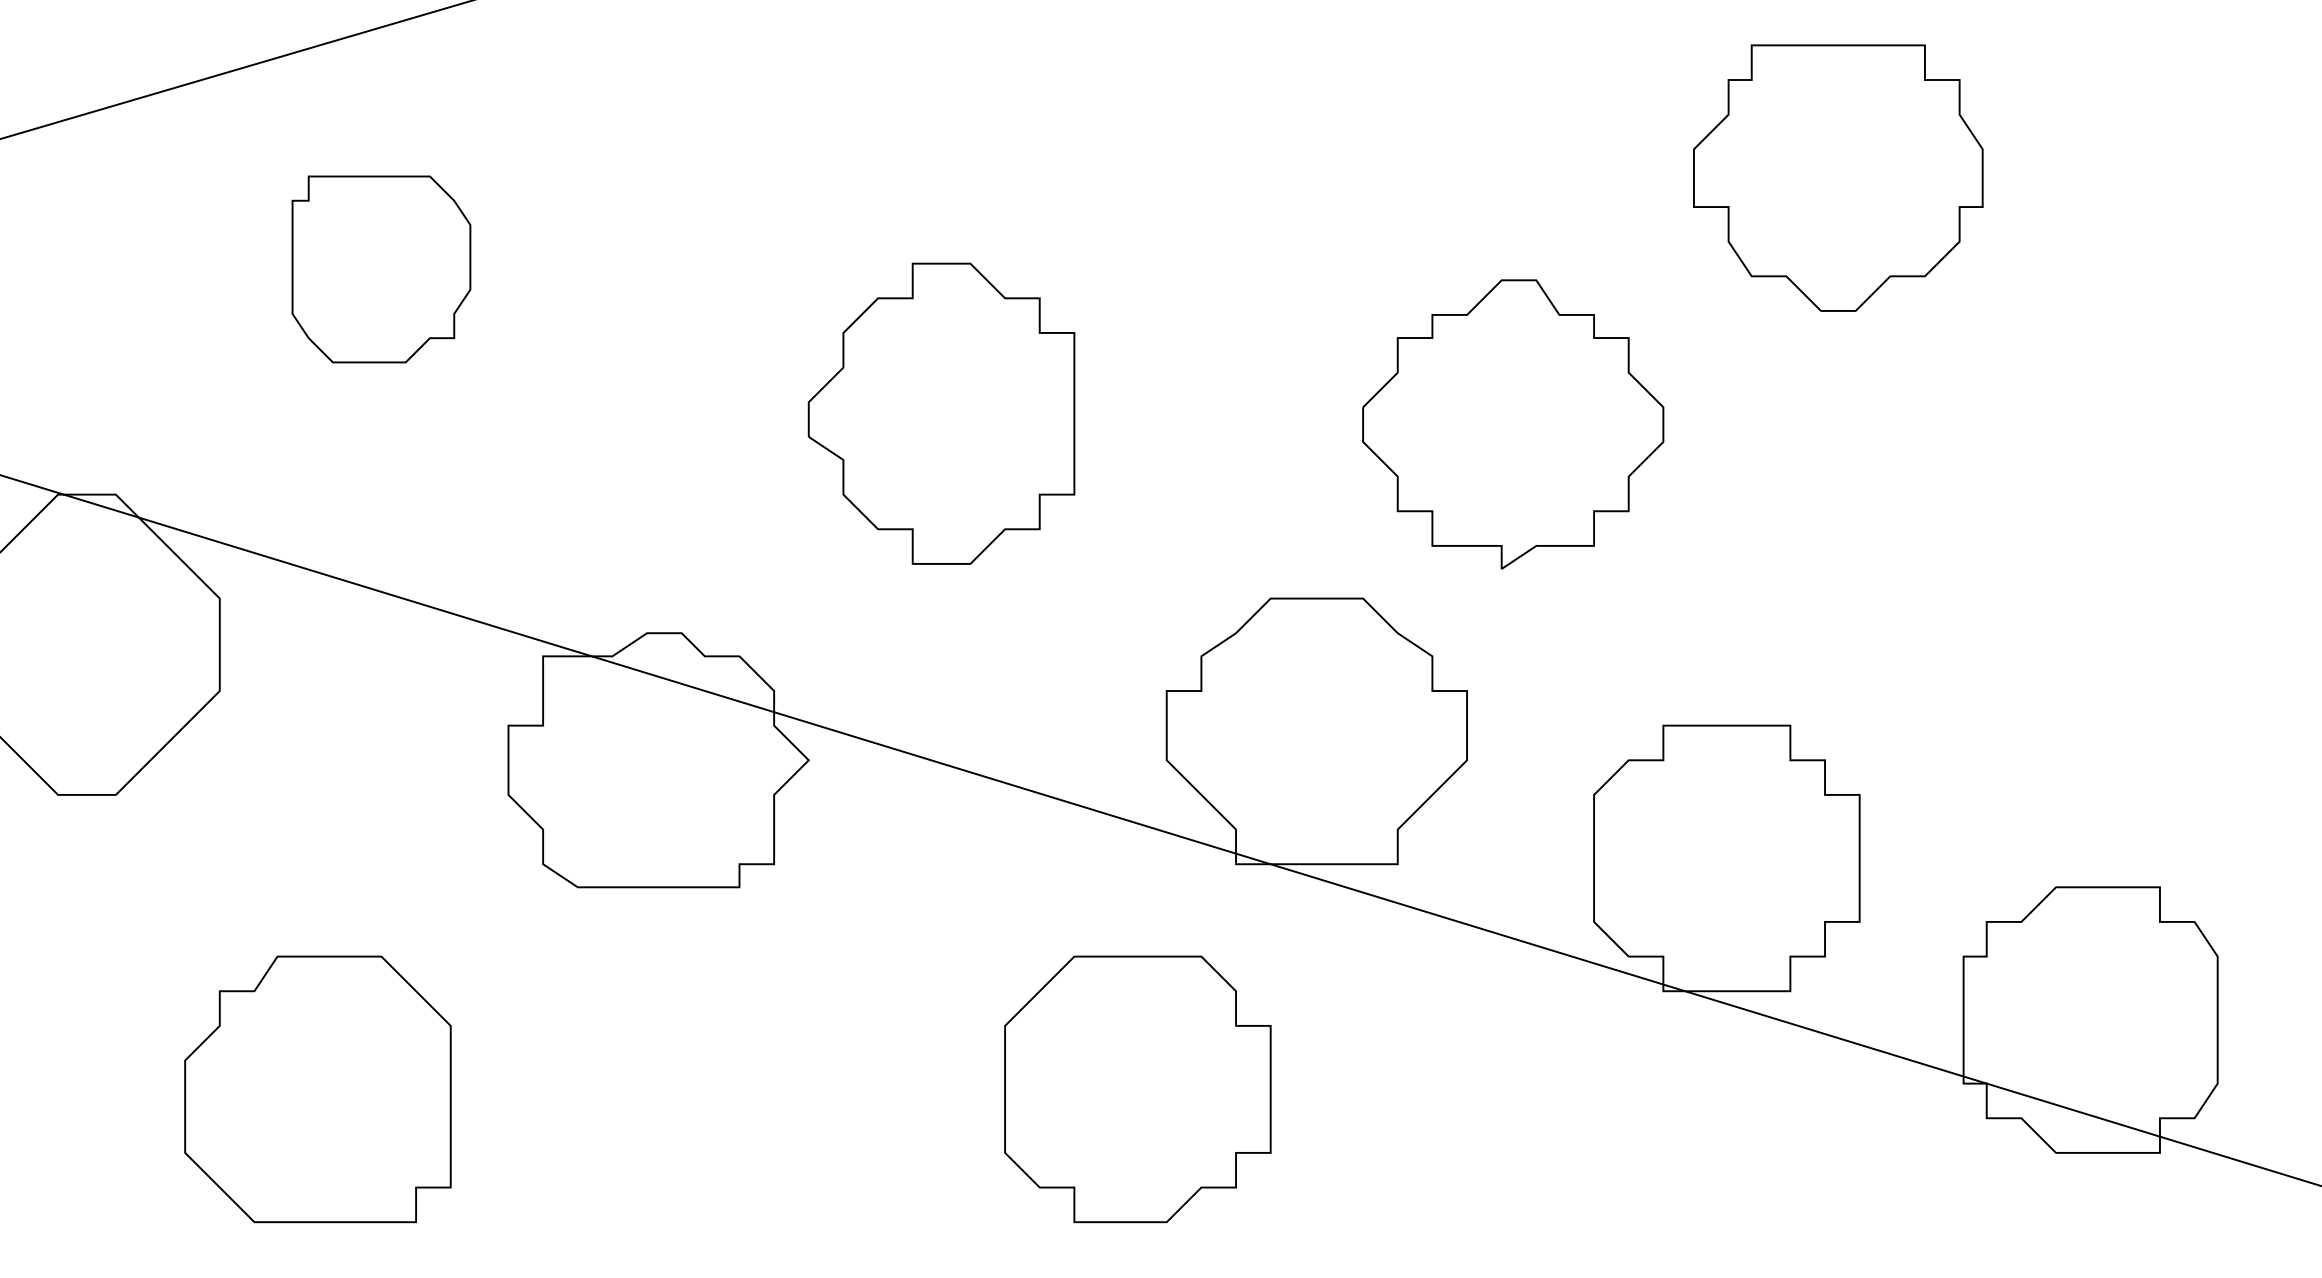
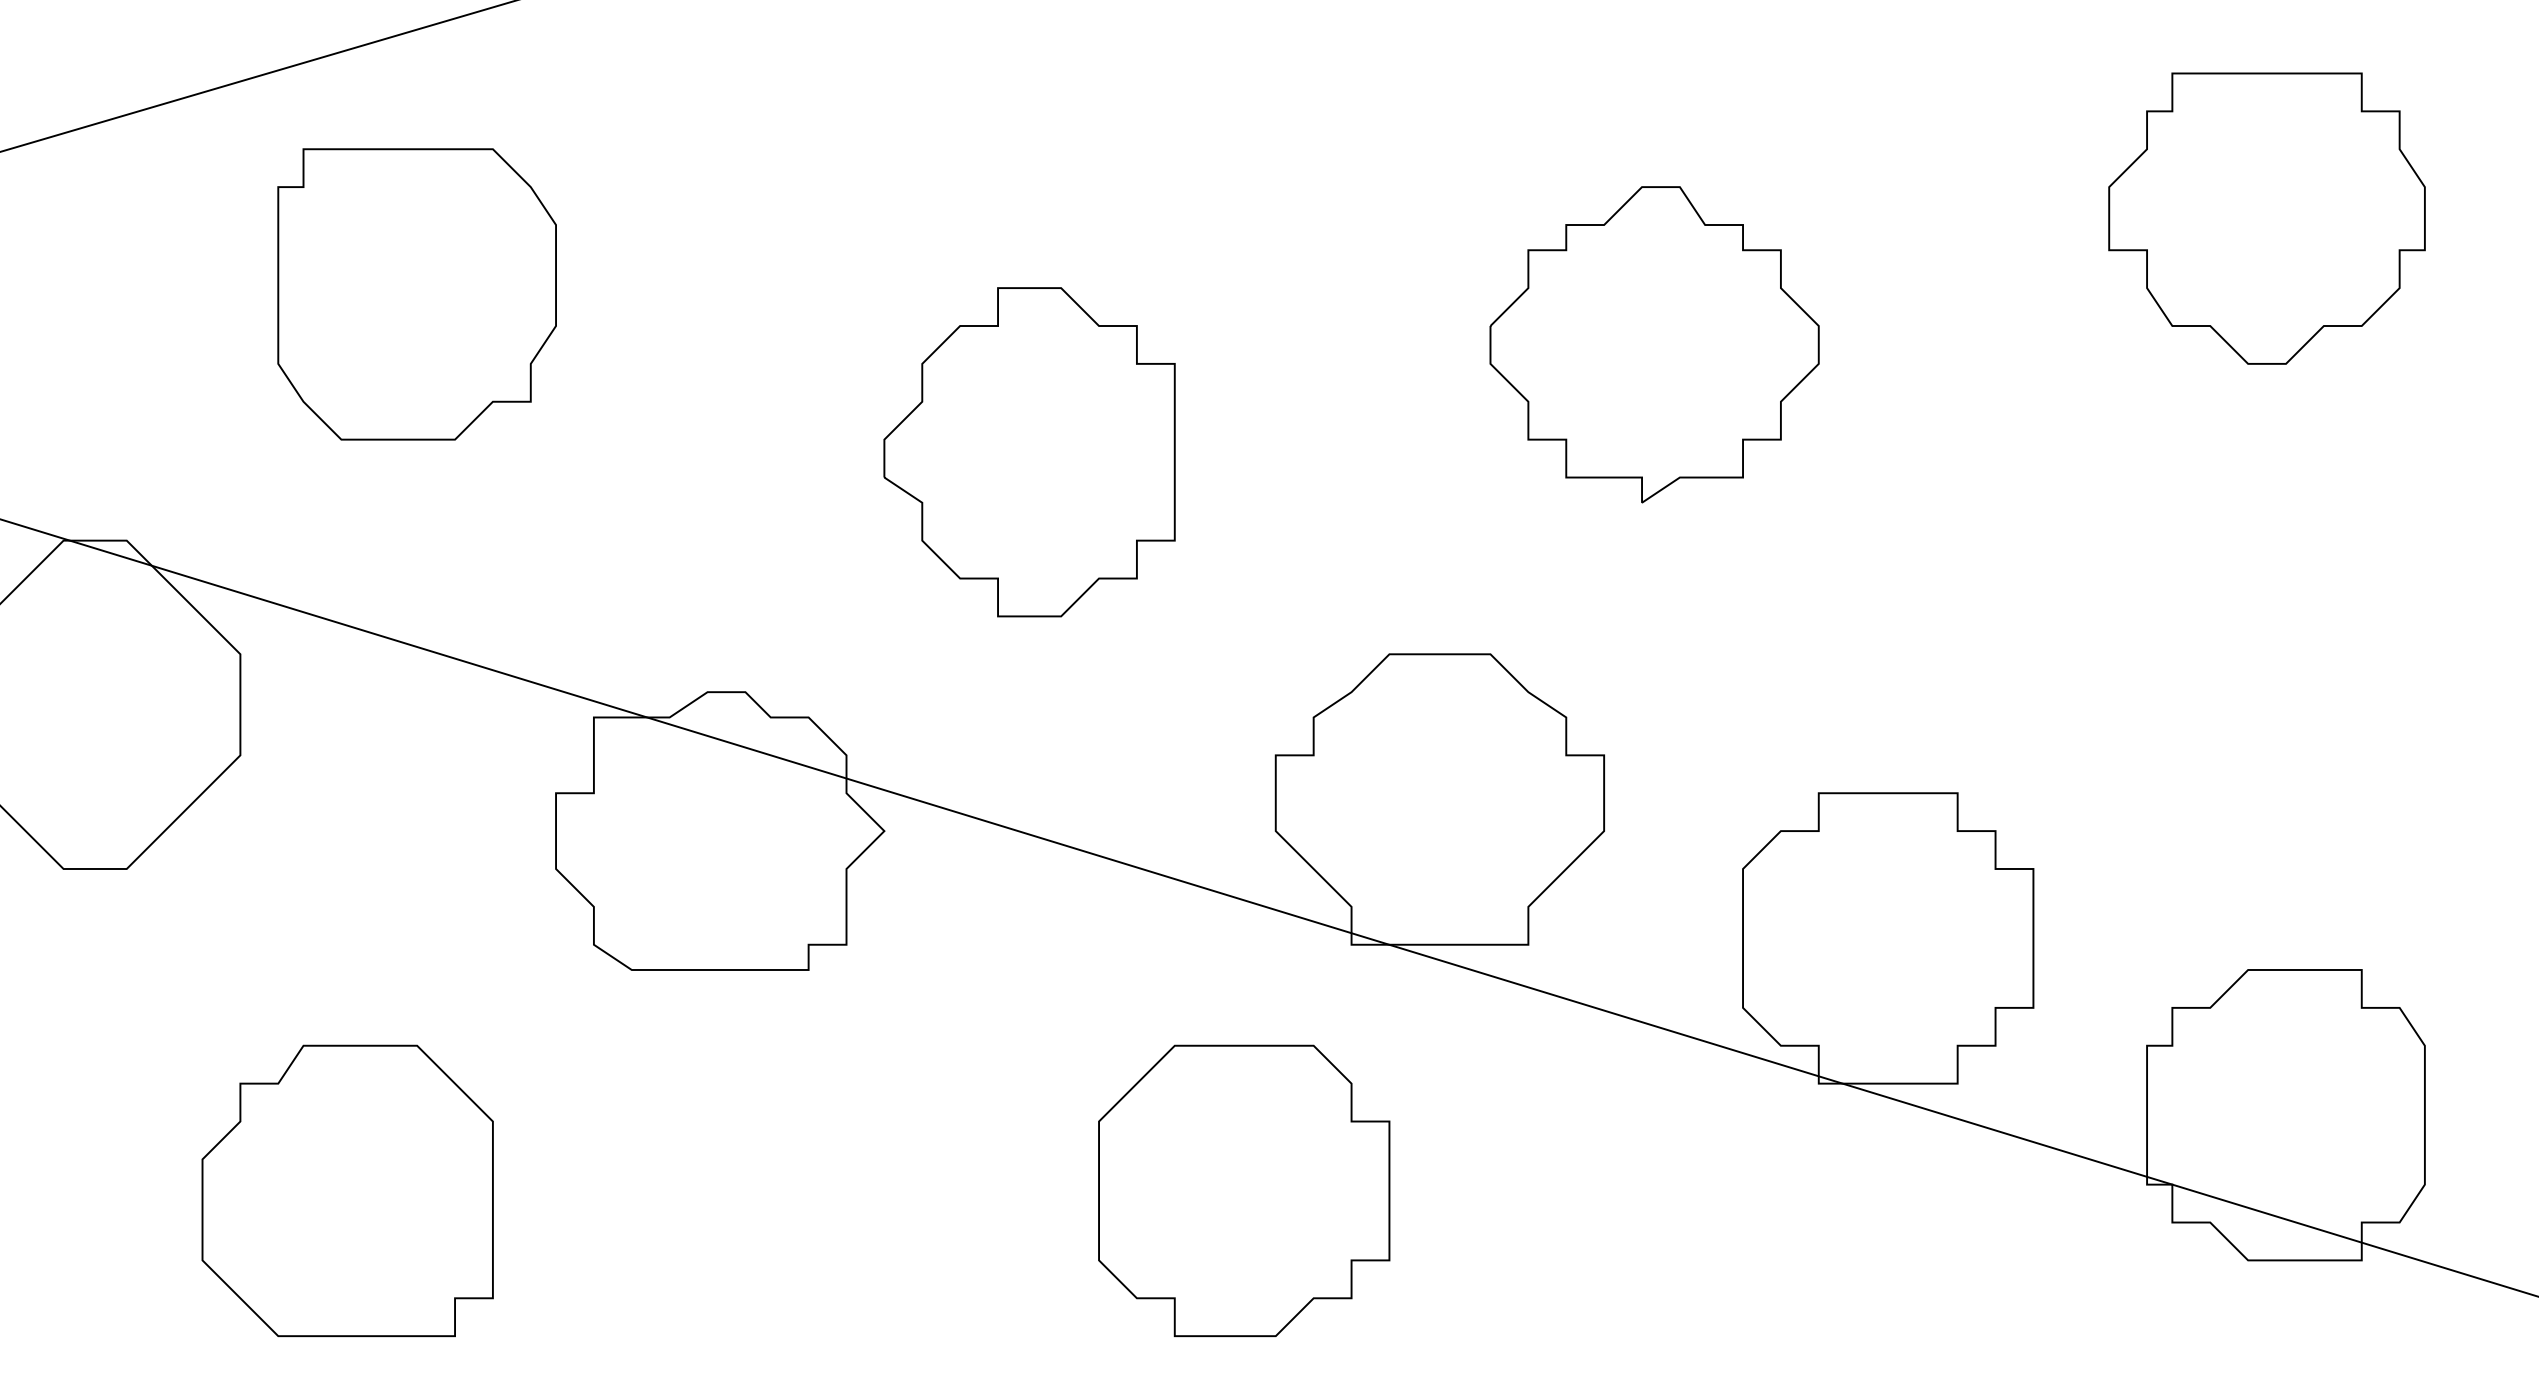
part: (1838, 177) -> (2267, 217), moved
part: (381, 269) -> (417, 294), size x1.43
part: (1513, 424) -> (1654, 344), moved

